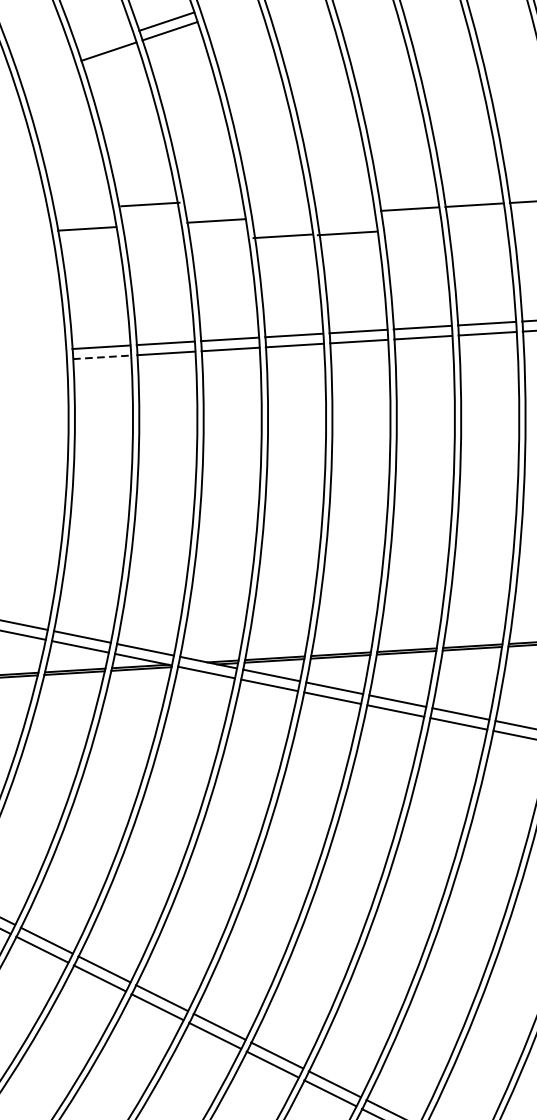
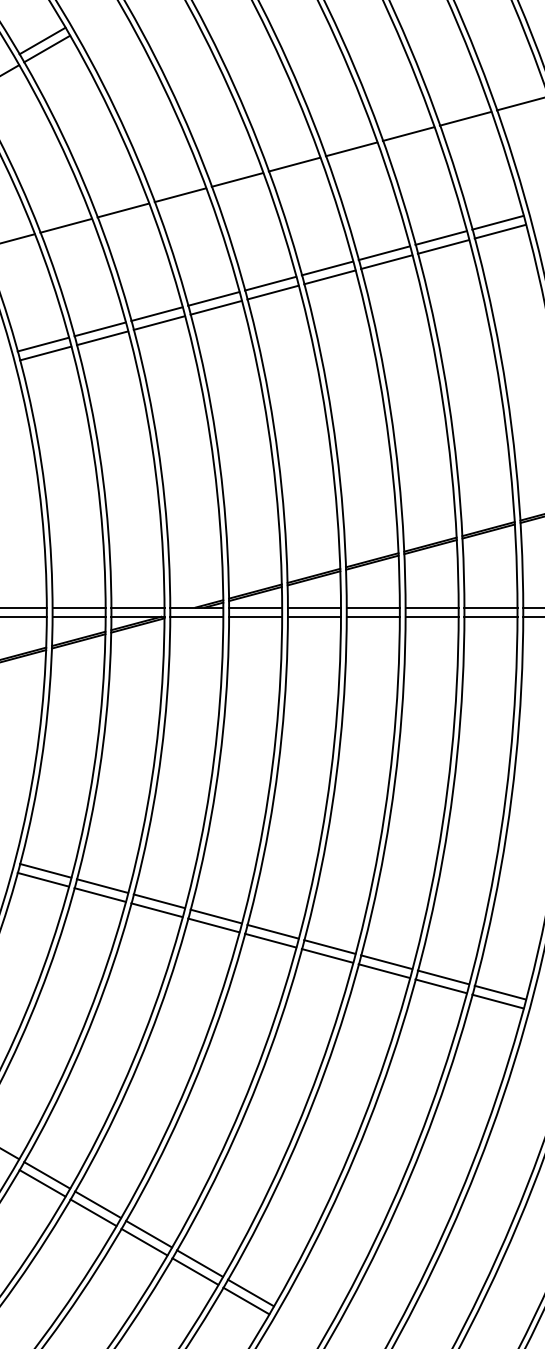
line: (149, 204) -> (65, 225), moved
line: (347, 232) -> (237, 179), moved
line: (282, 236) -> (180, 195), moved
line: (101, 357) -> (45, 353), dashed -> solid

